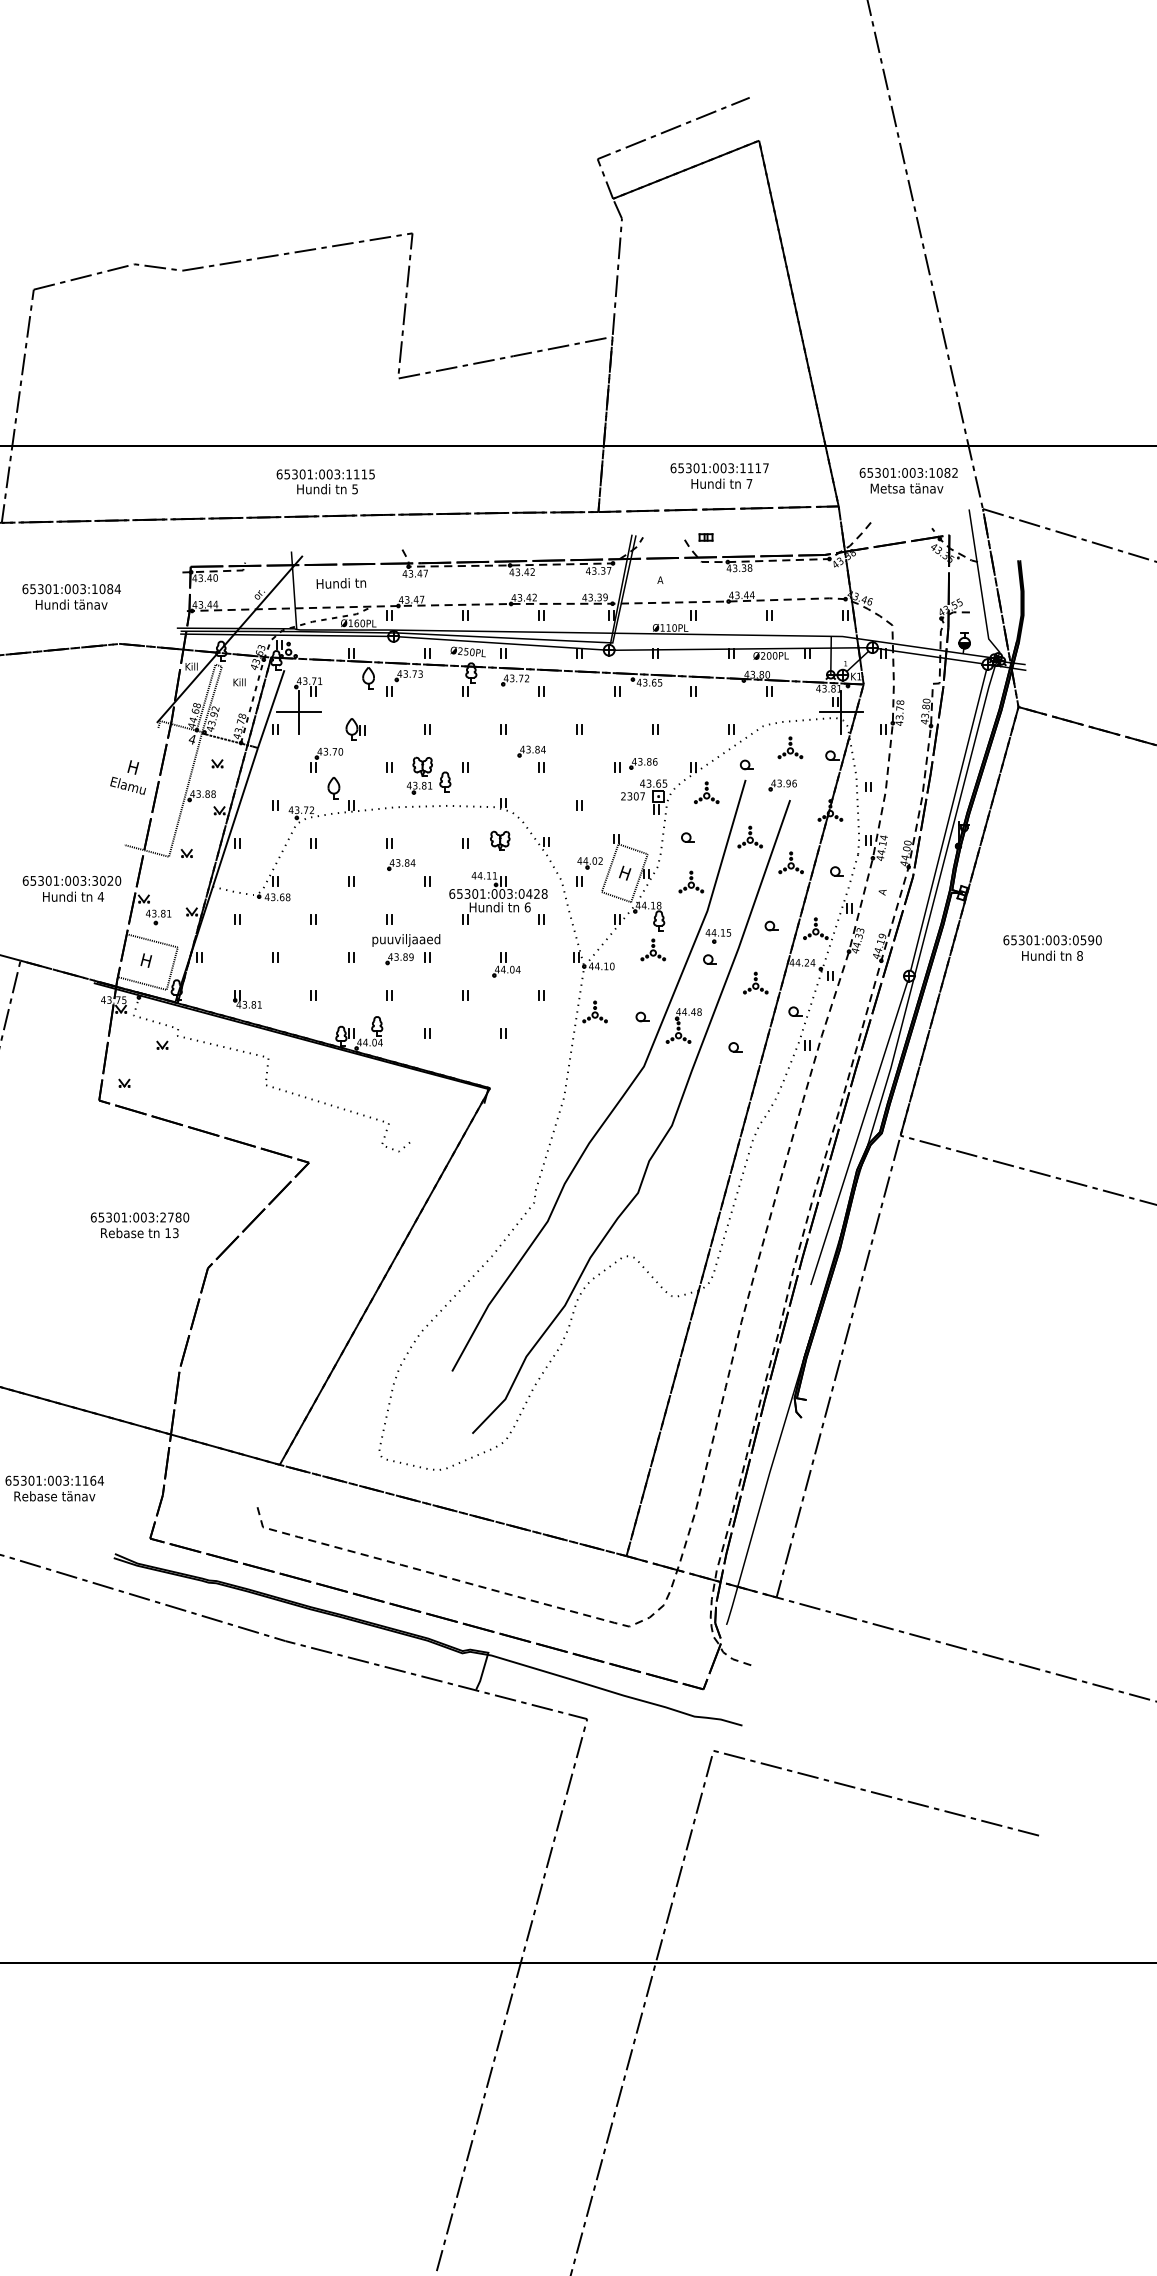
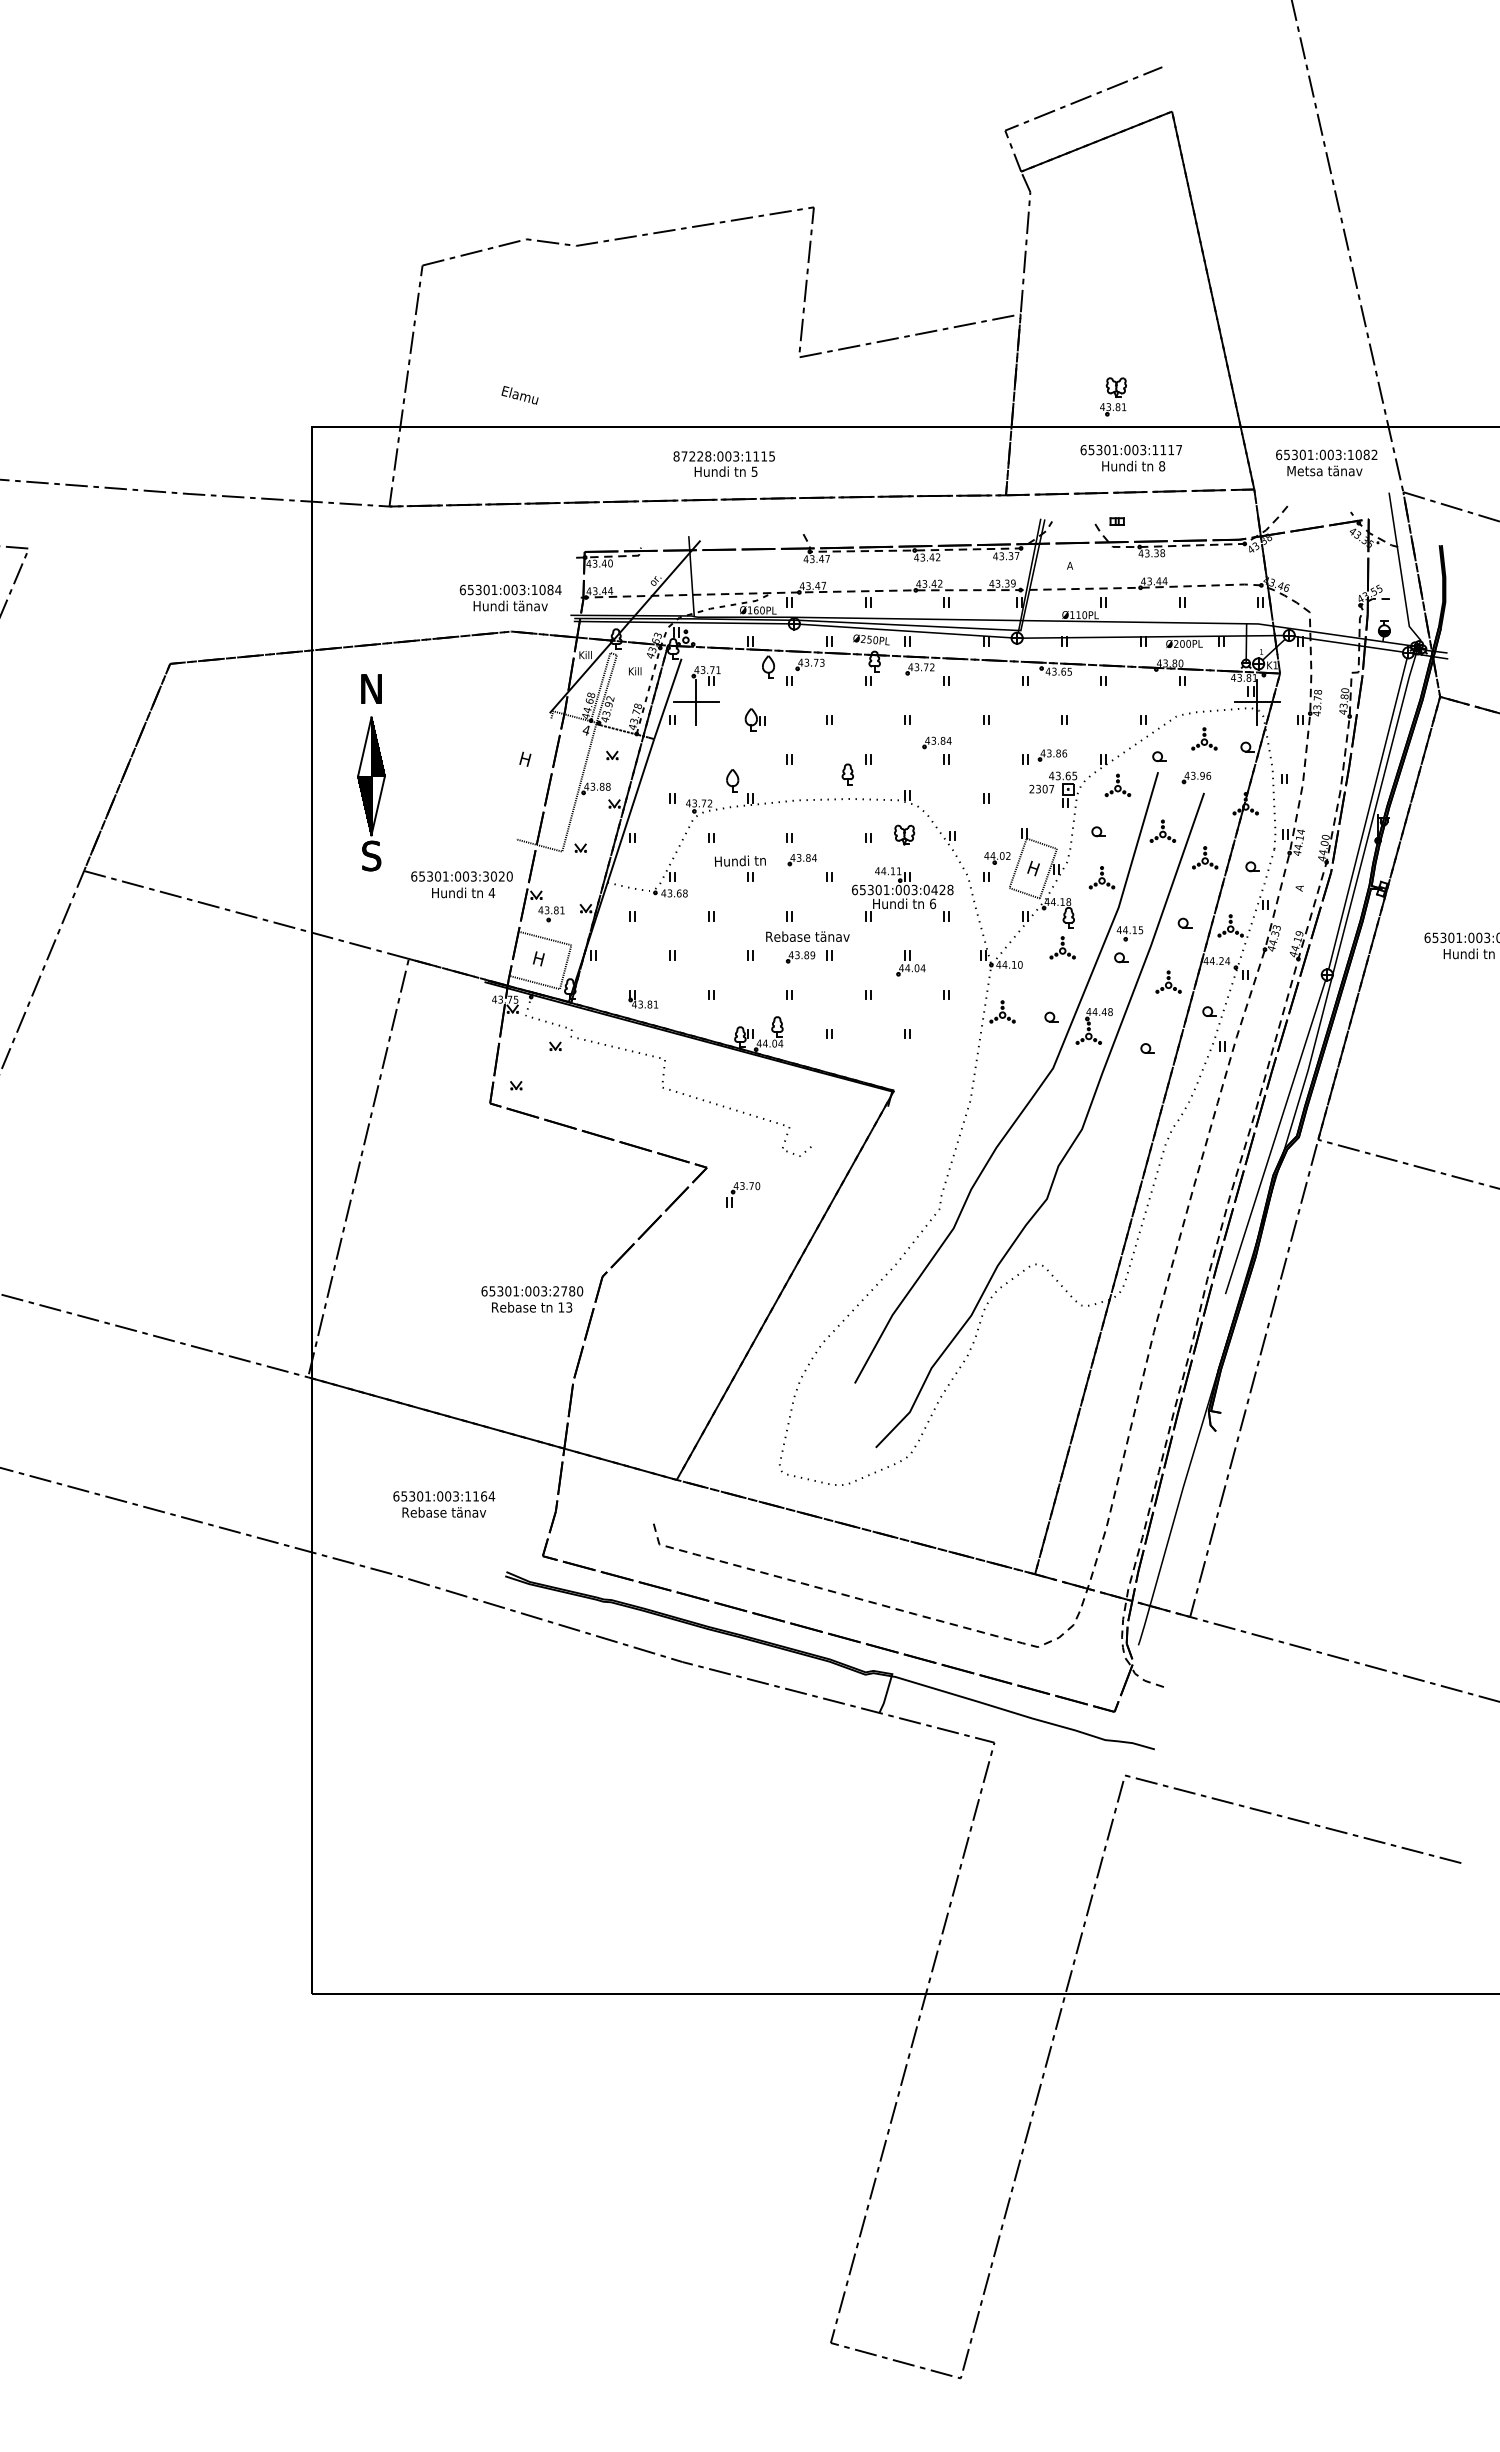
text: (295, 474) -> (692, 456), 65301:003:1115 -> 87228:003:1115
text: (749, 484) -> (1162, 466), 7 -> 8
text: (340, 582) -> (739, 860), moved
text: (71, 596) -> (510, 597), moved
part: (326, 759) -> (743, 1194), moved
part: (419, 775) -> (1113, 396), moved
text: (127, 786) -> (519, 395), moved
text: (406, 939) -> (807, 937), puuviljaaed -> Rebase tänav
text: (140, 1225) -> (532, 1299), moved

